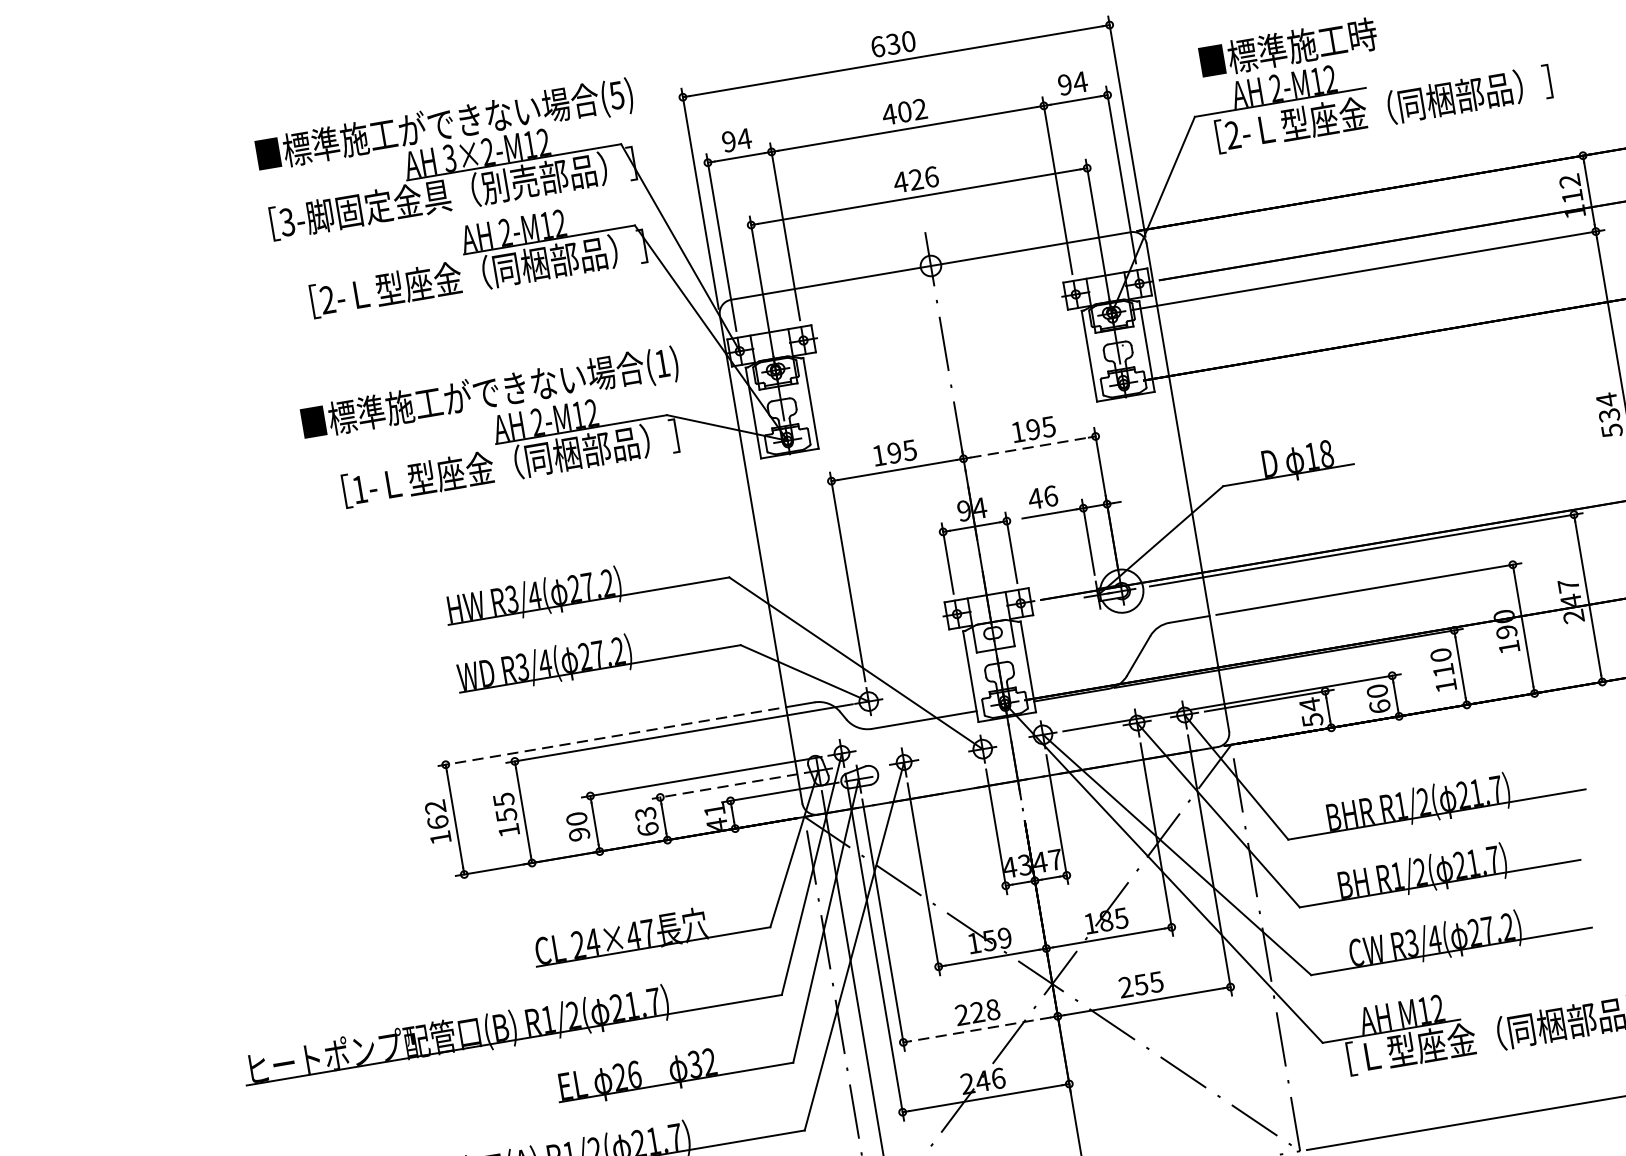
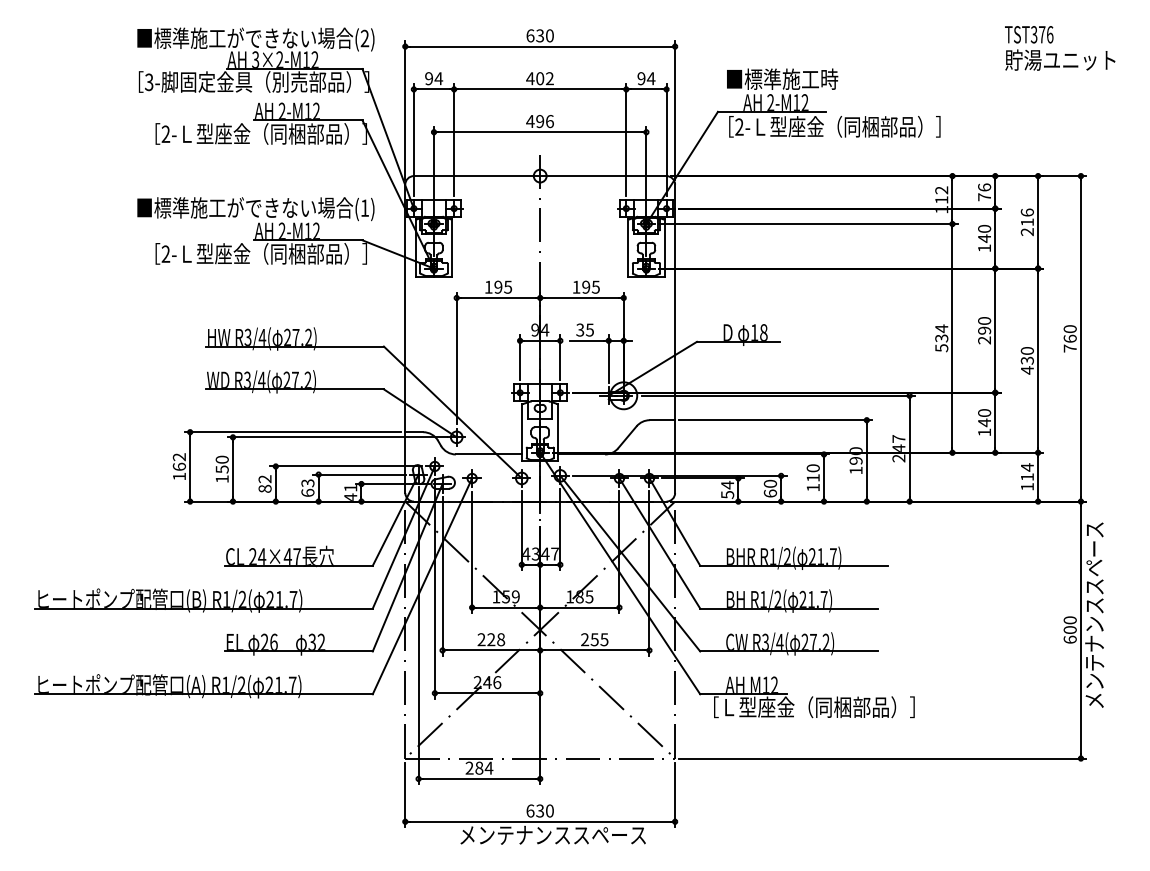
text: (616, 95) -> (364, 38), (5) -> (2)
text: (916, 179) -> (540, 121), 426 -> 496
line: (1030, 446) -> (582, 297), dashed -> solid
text: (358, 488) -> (165, 253), 1- -> 2-
text: (1042, 496) -> (584, 329), 46 -> 35
line: (607, 737) -> (292, 432), dashed -> solid
line: (724, 786) -> (359, 474), dashed -> solid
text: (502, 799) -> (221, 459), 155 -> 150
text: (577, 825) -> (264, 483), 90 -> 82
line: (980, 1029) -> (491, 650), dashed -> solid

